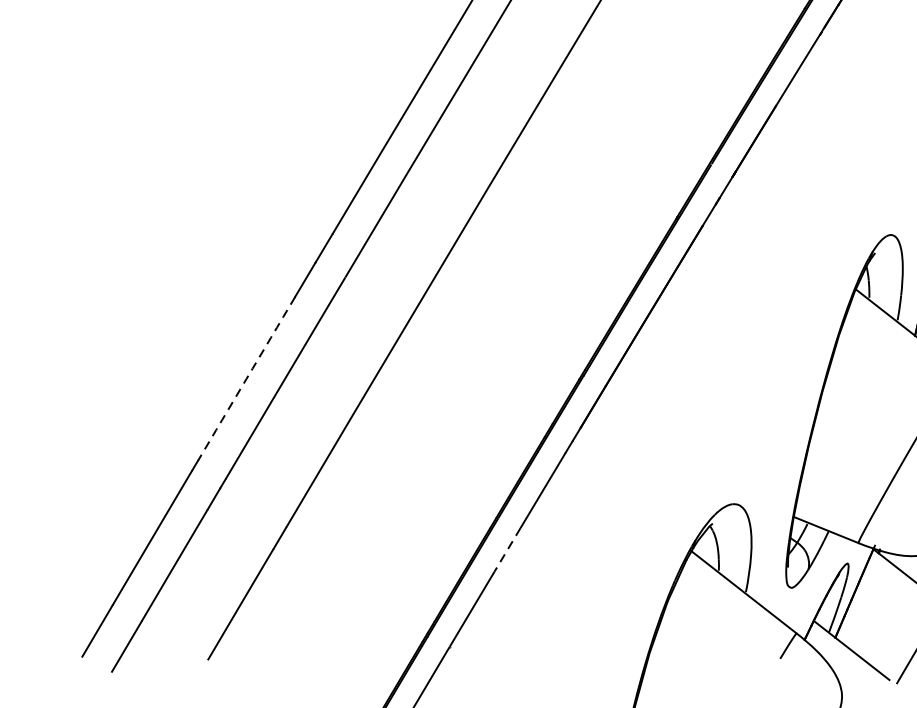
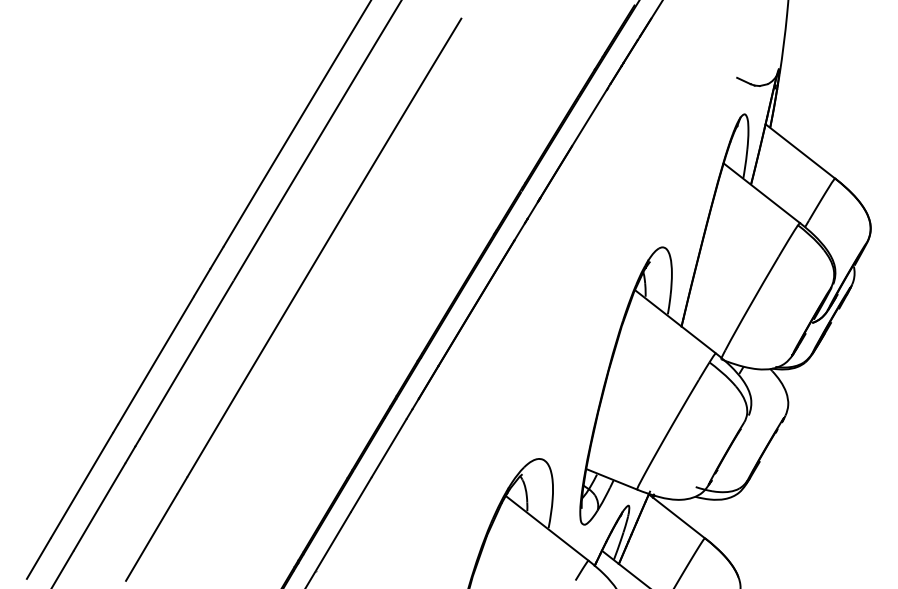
arc: (247, 378) -> (156, 360), dashed -> solid
line: (507, 549) -> (361, 494), dashed -> solid

